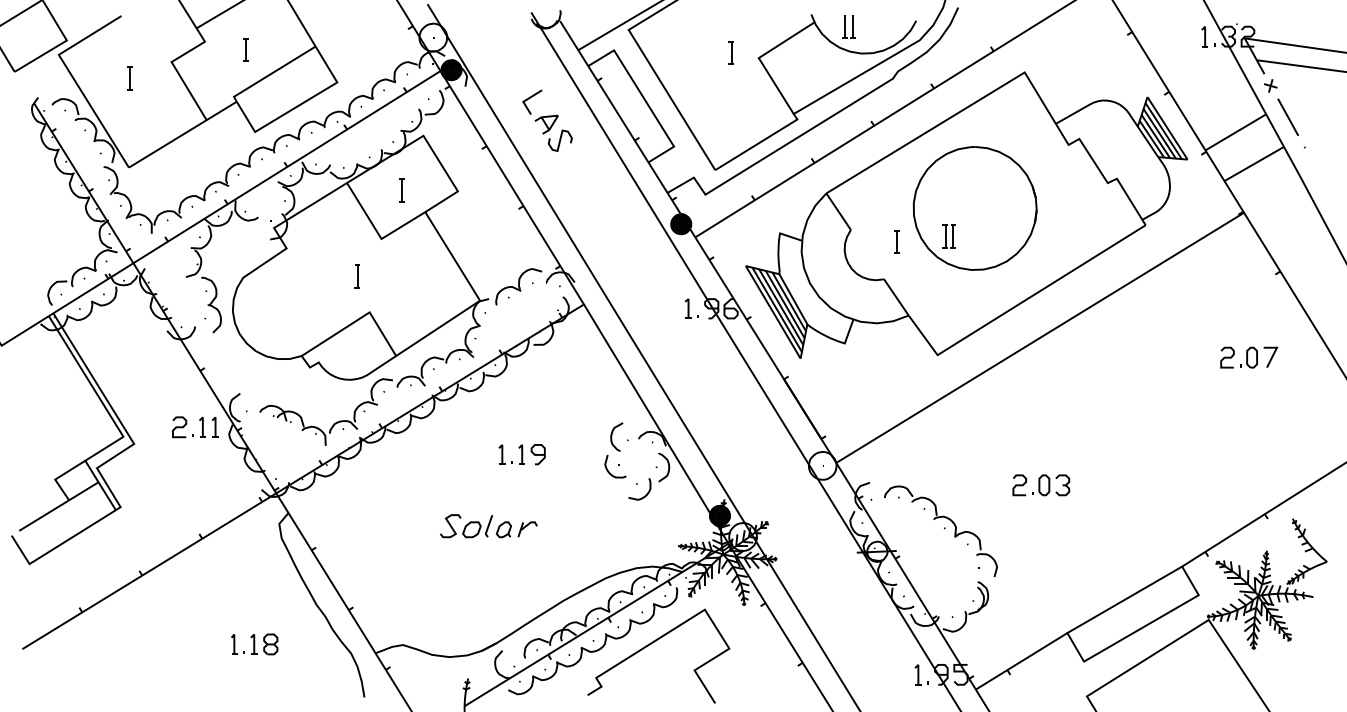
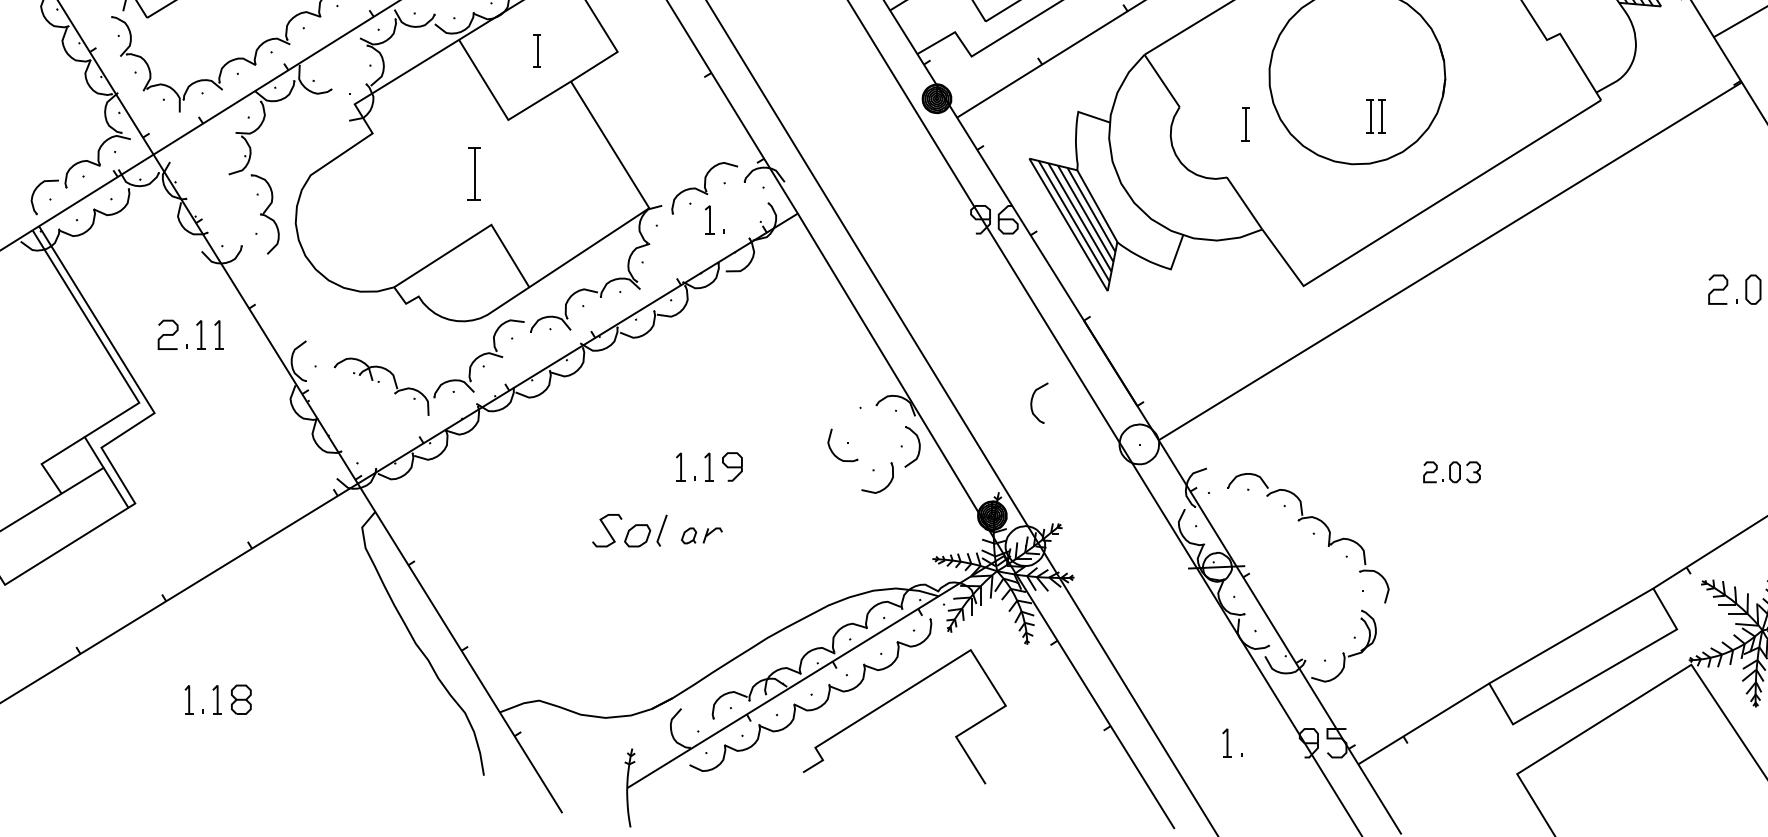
part: (948, 236) -> (1374, 116), moved
part: (356, 276) -> (472, 173), size x1.6
part: (691, 308) -> (714, 219), moved
part: (202, 427) -> (200, 335), moved
part: (616, 436) -> (1038, 402), moved
part: (521, 454) -> (708, 466), moved
part: (1041, 485) -> (1452, 472), size x0.7
part: (516, 529) -> (701, 535), size x0.7
part: (254, 644) -> (218, 699), moved
part: (921, 674) -> (1231, 742), moved

